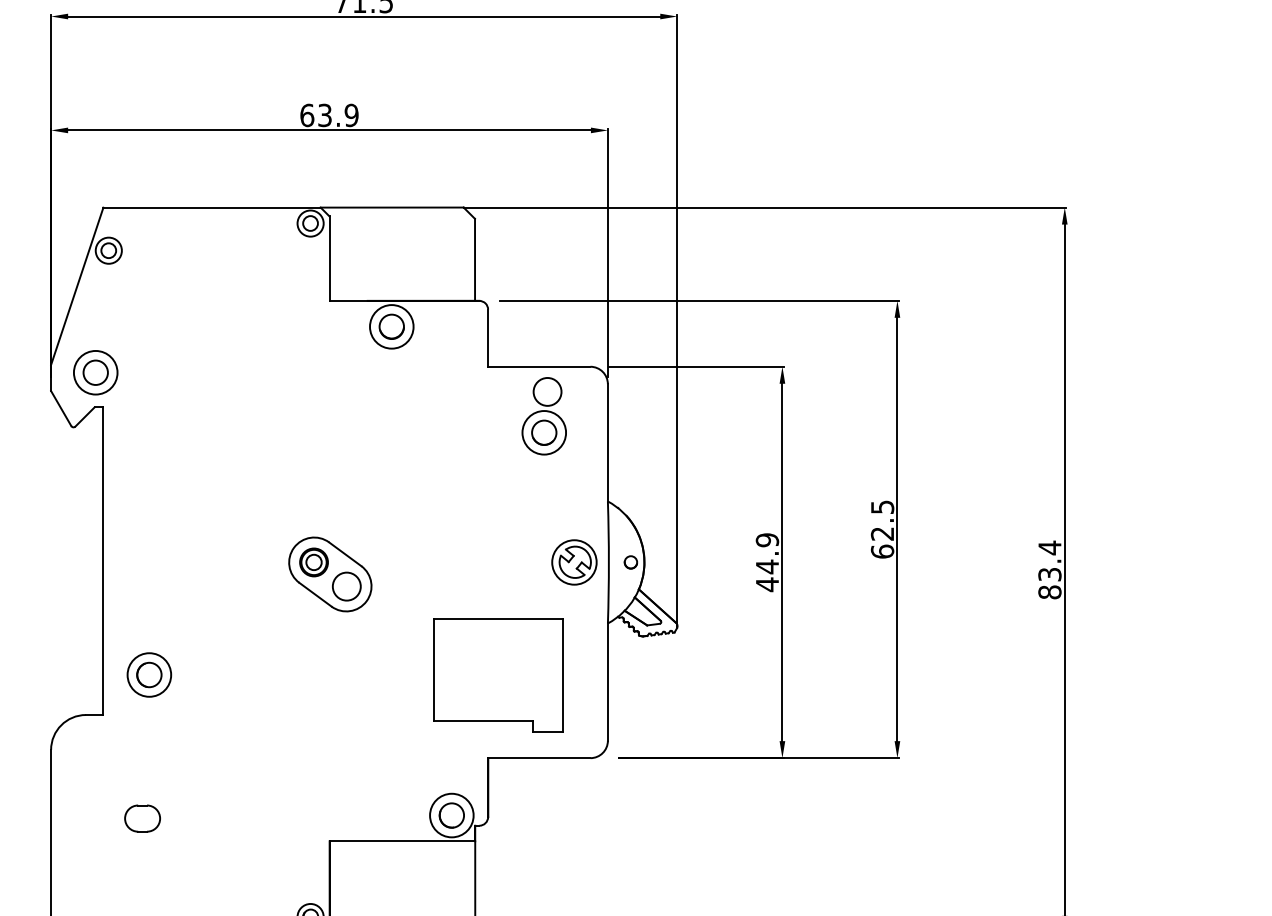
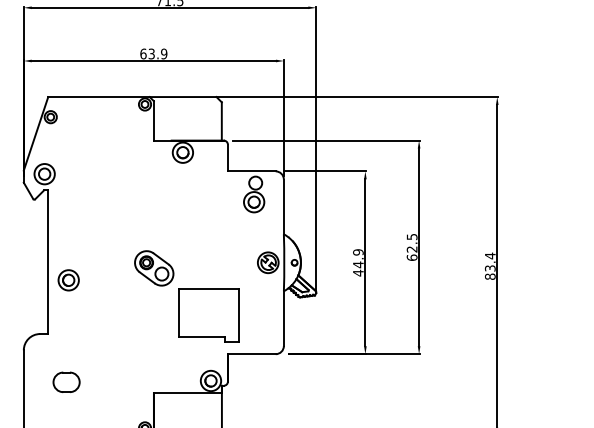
part: (148, 675) -> (68, 280), moved
part: (497, 675) -> (208, 315), moved
part: (142, 818) -> (66, 382), size x1.6

